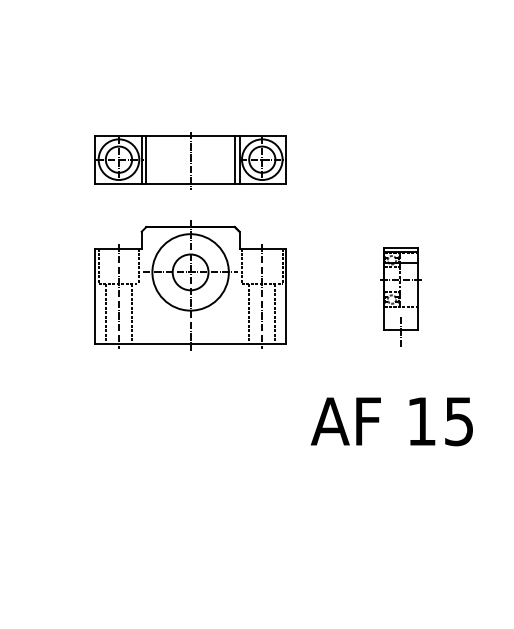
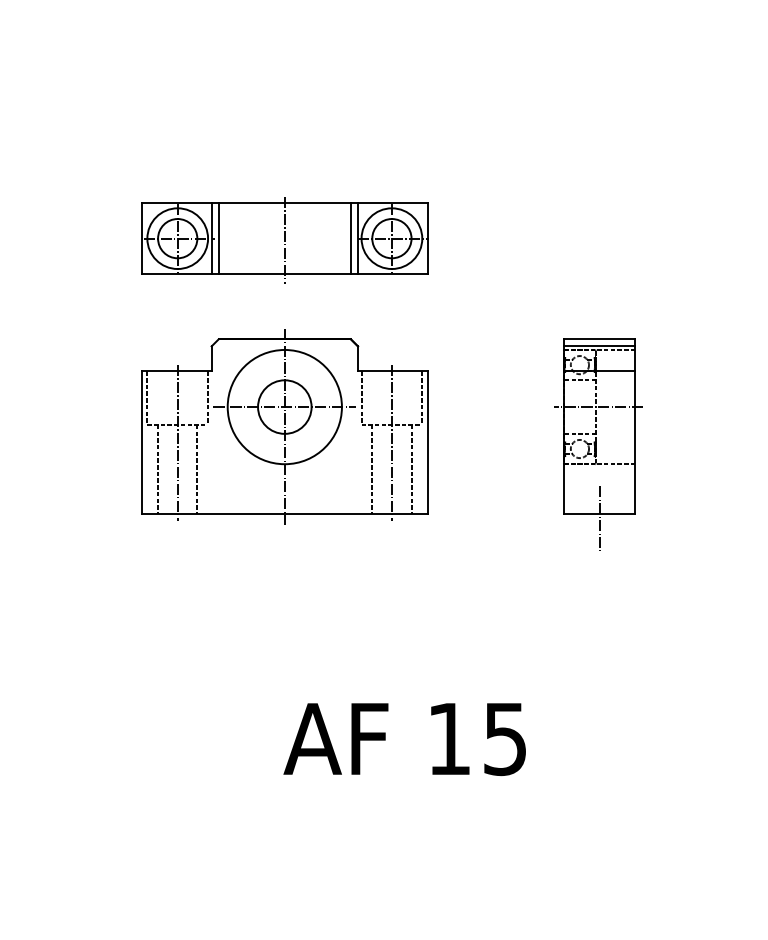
part: (400, 297) -> (598, 444), size x1.43
text: (391, 421) -> (404, 738), moved

